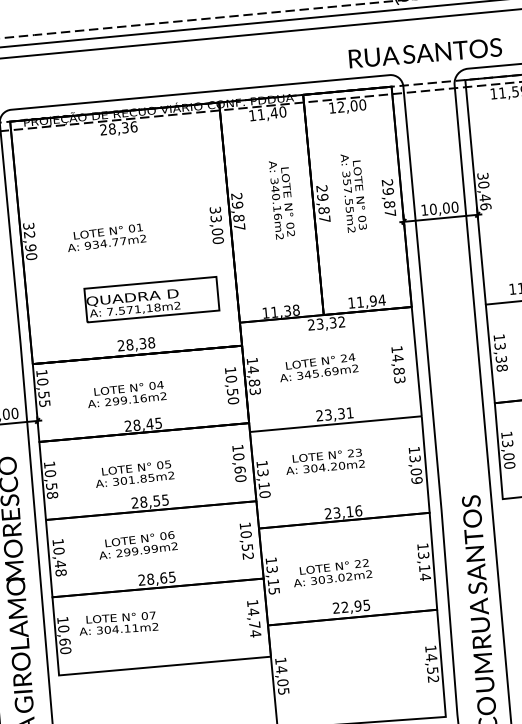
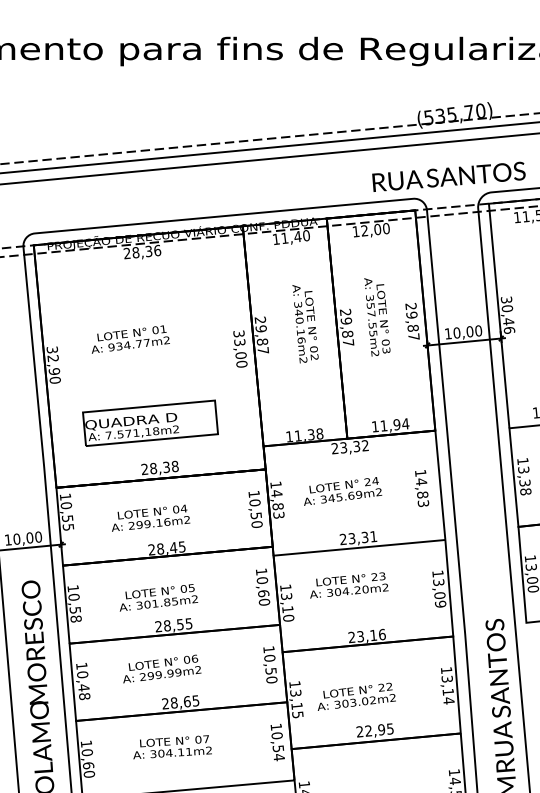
text: (106, 237) -> (130, 339), moved
part: (151, 298) -> (150, 422), moved
text: (247, 555) -> (271, 679), 10,52 -> 10,50
text: (253, 618) -> (277, 742), 14,74 -> 10,54
text: (118, 623) -> (172, 747), moved

